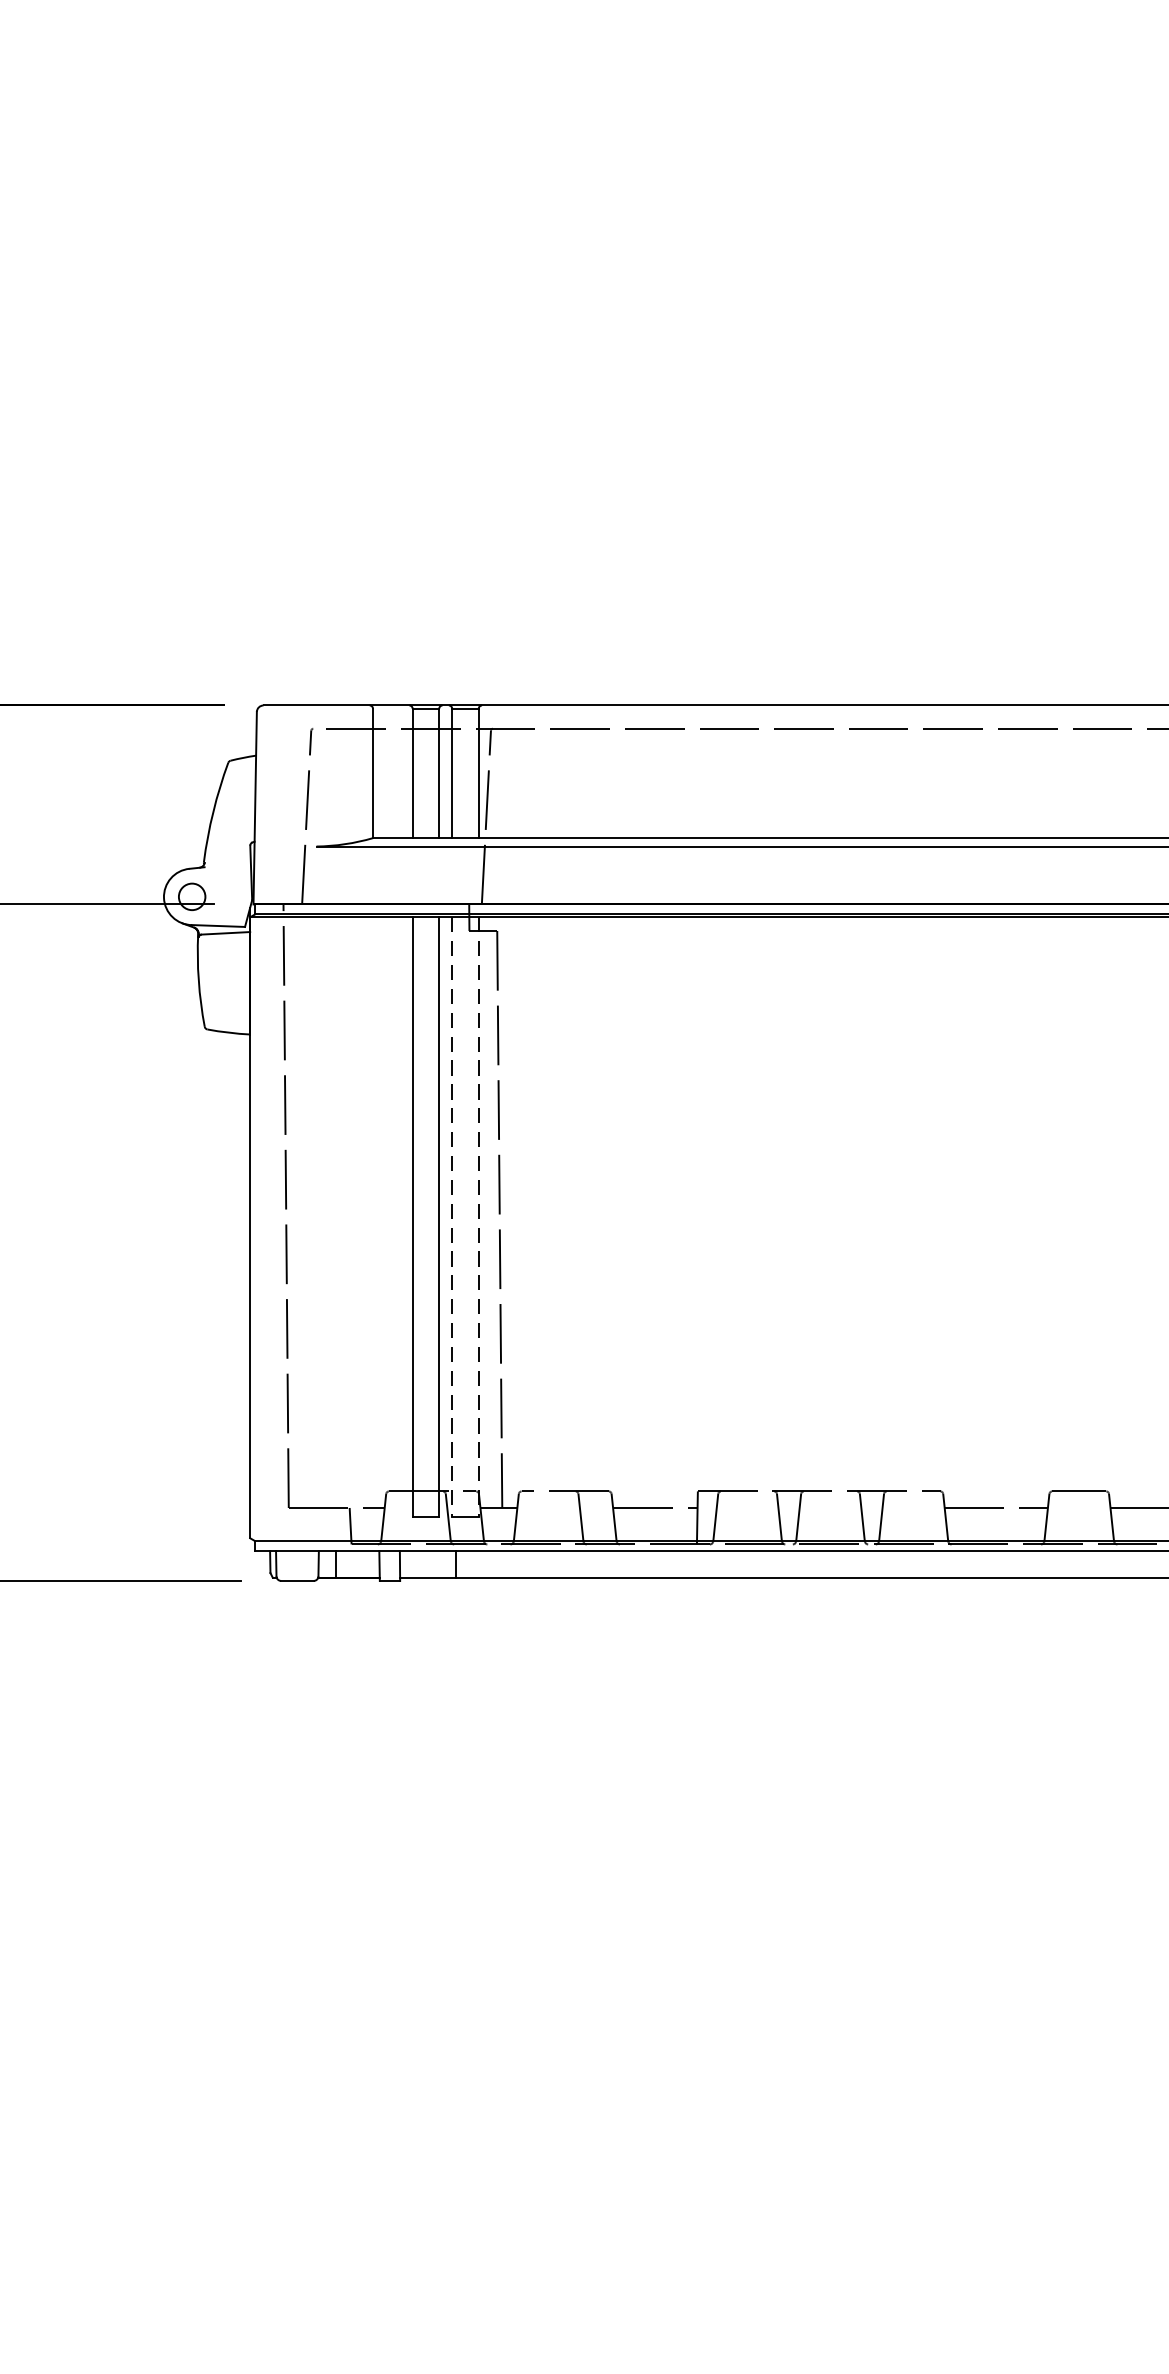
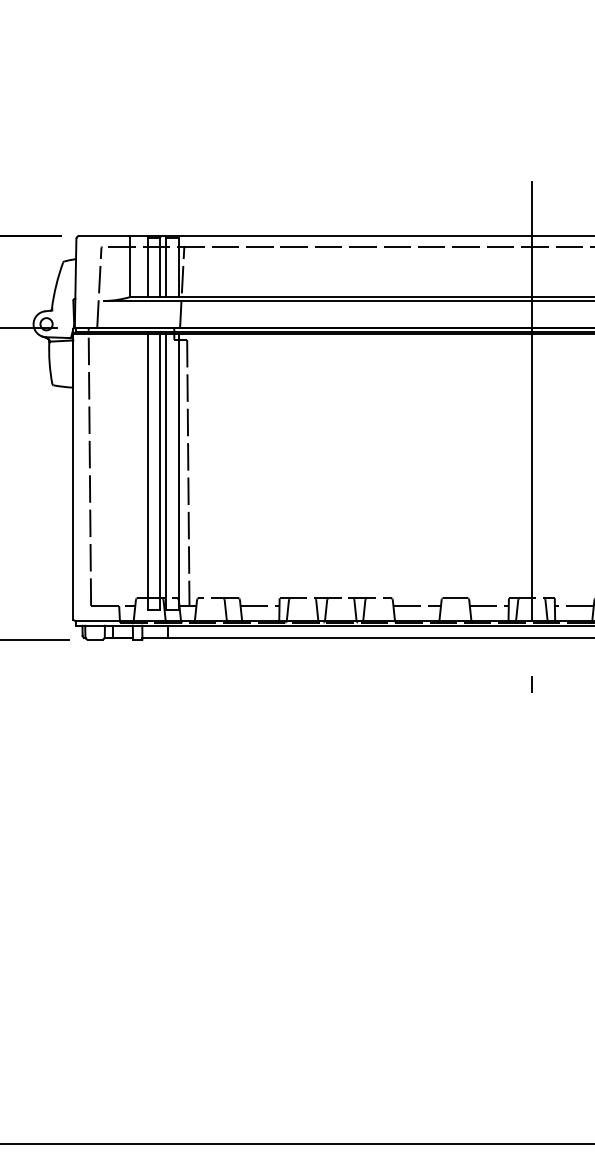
line: (452, 1218) -> (166, 472), dashed -> solid
line: (478, 1218) -> (178, 472), dashed -> solid

